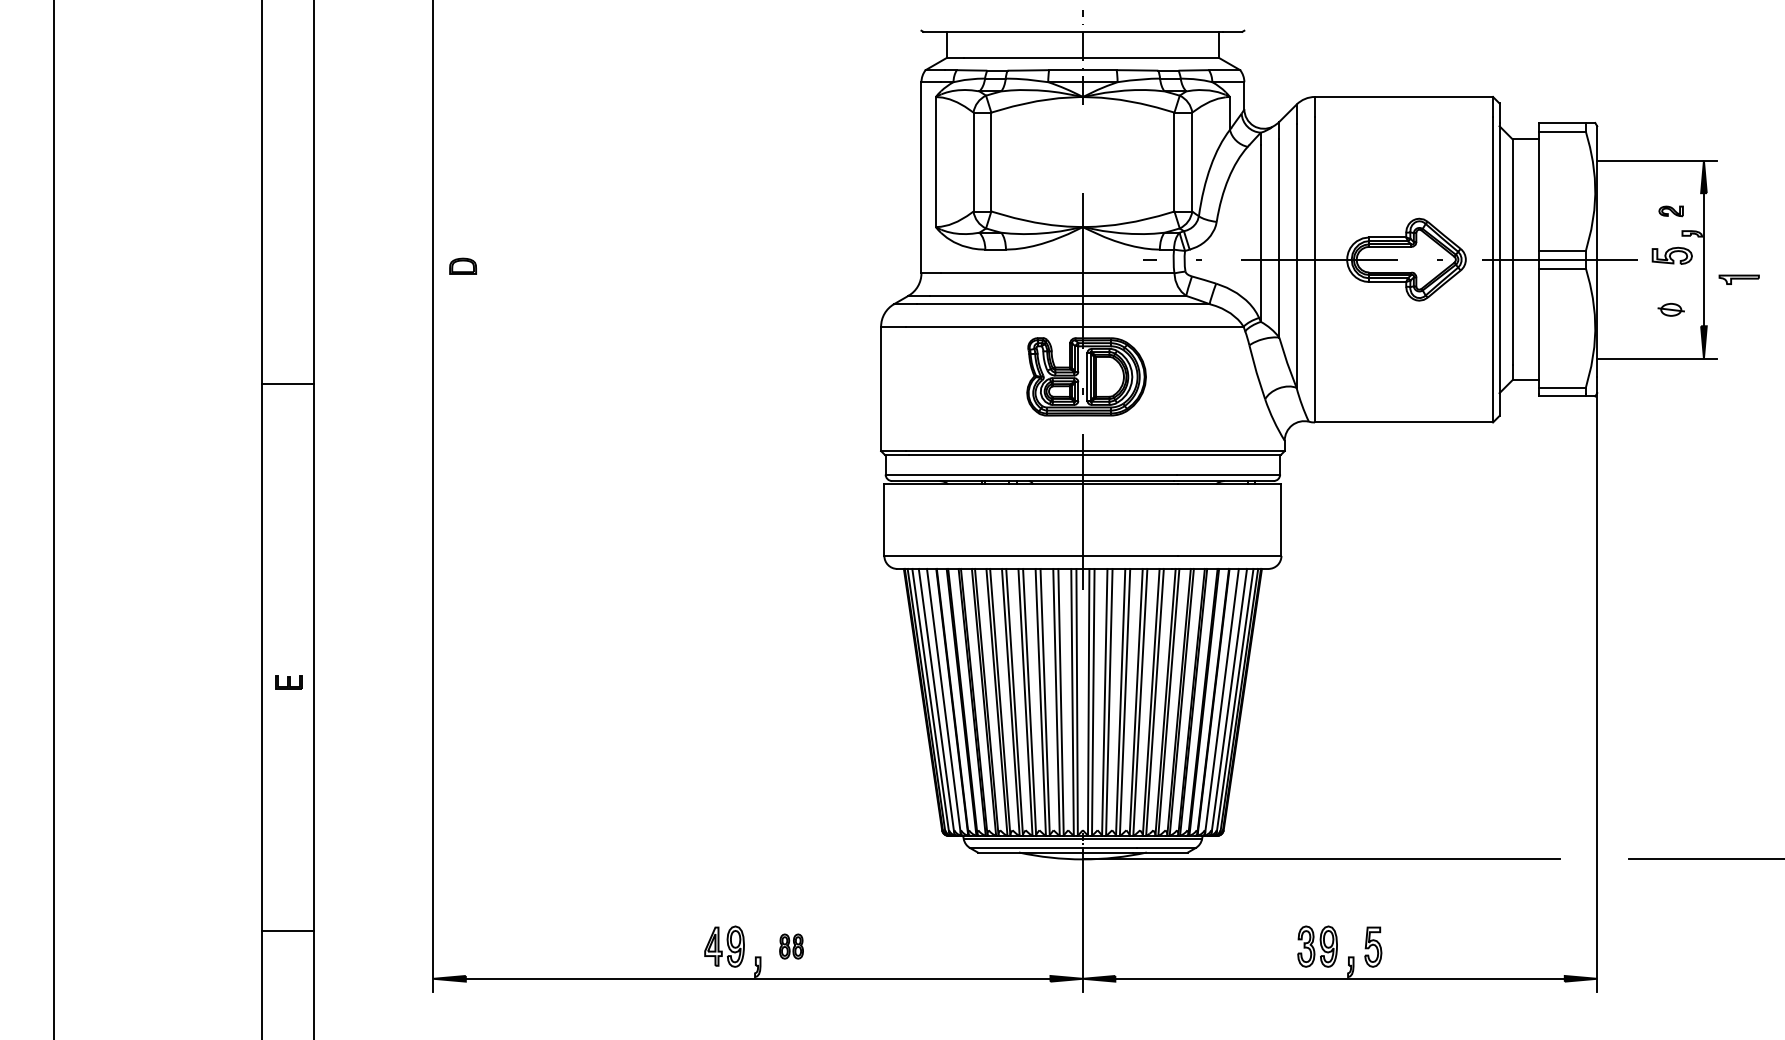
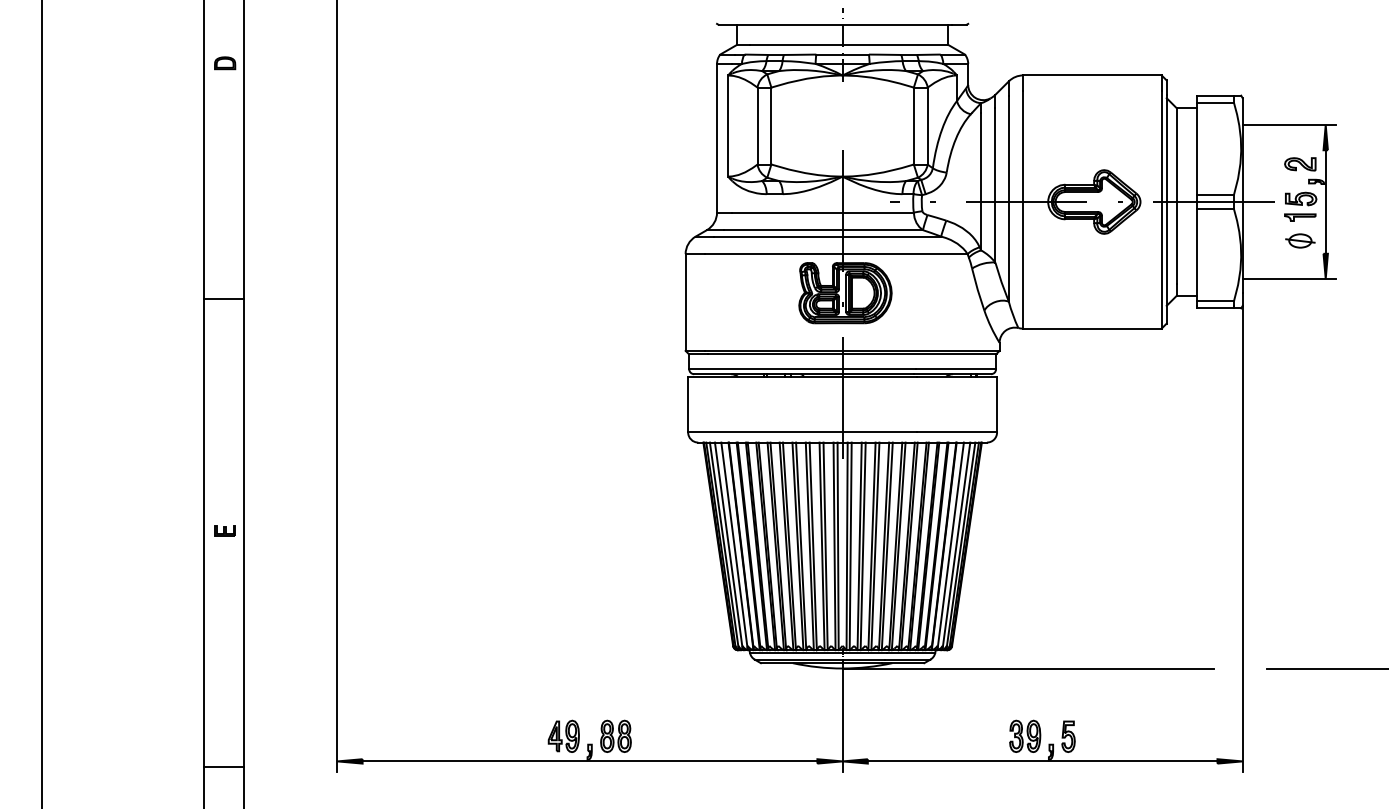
part: (1670, 211) -> (1299, 164), size x1.67
part: (462, 265) -> (224, 62), moved
part: (1738, 279) -> (1299, 217), moved
part: (1670, 309) -> (1299, 240), size x1.43
line: (287, 931) -> (223, 766), moved
part: (791, 946) -> (615, 736), size x1.67

